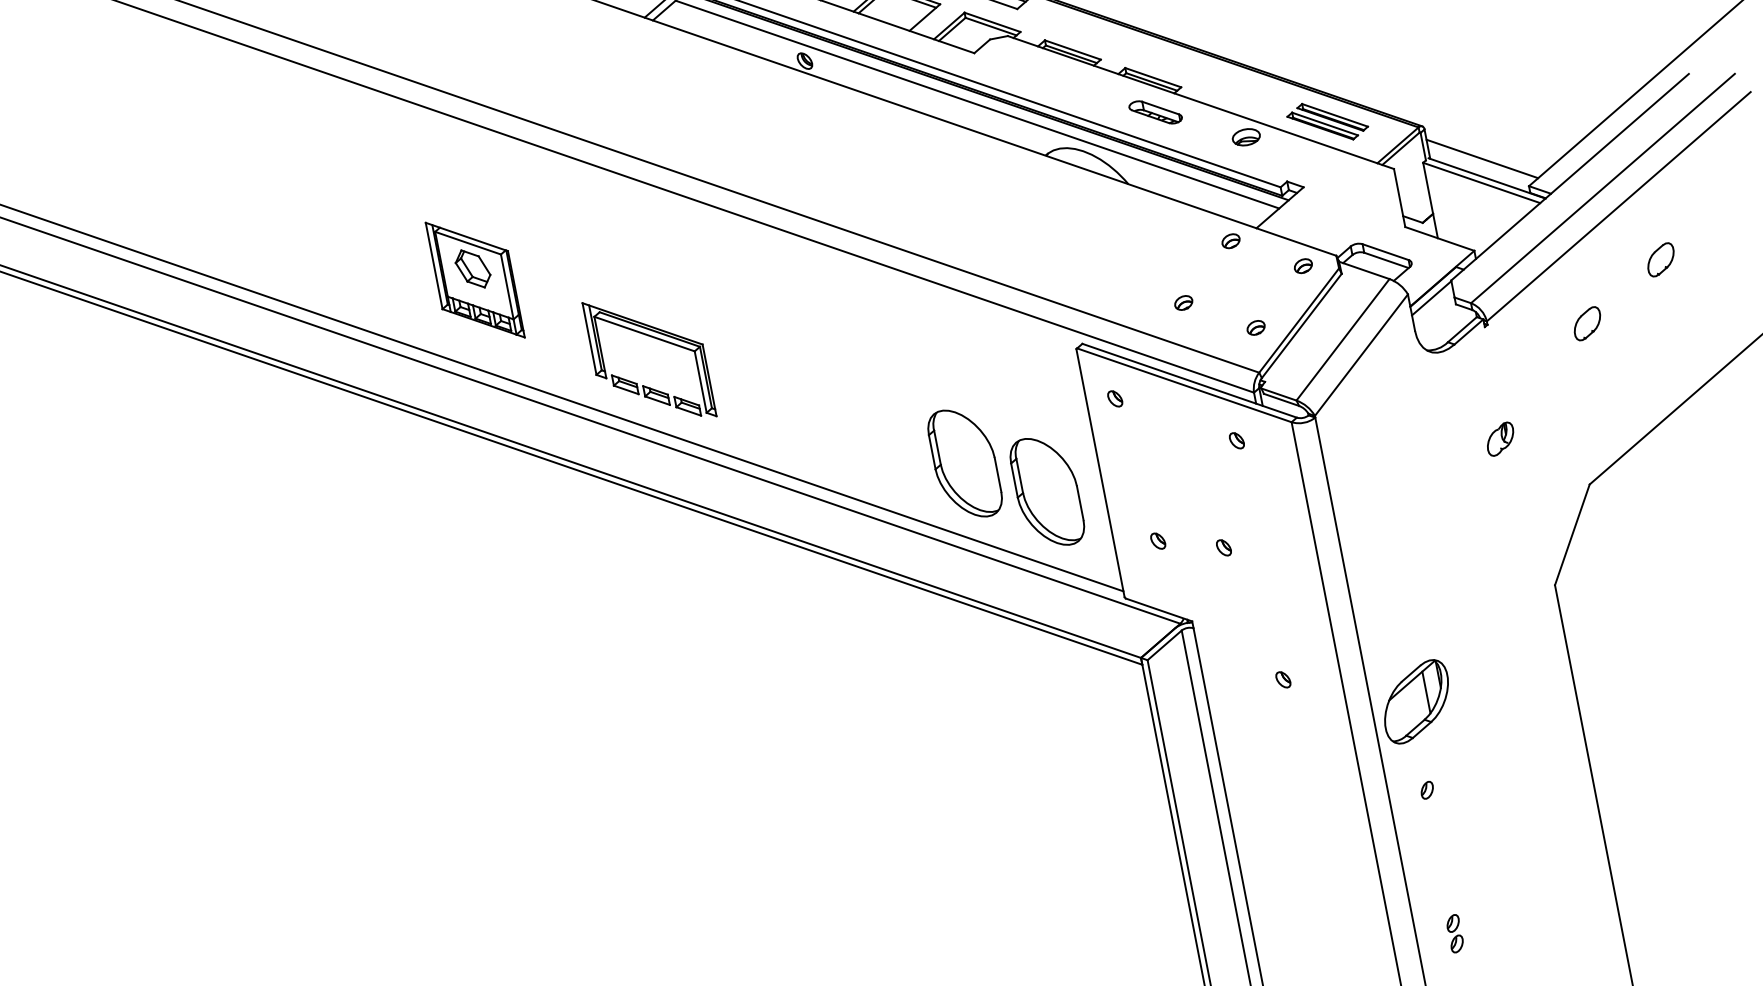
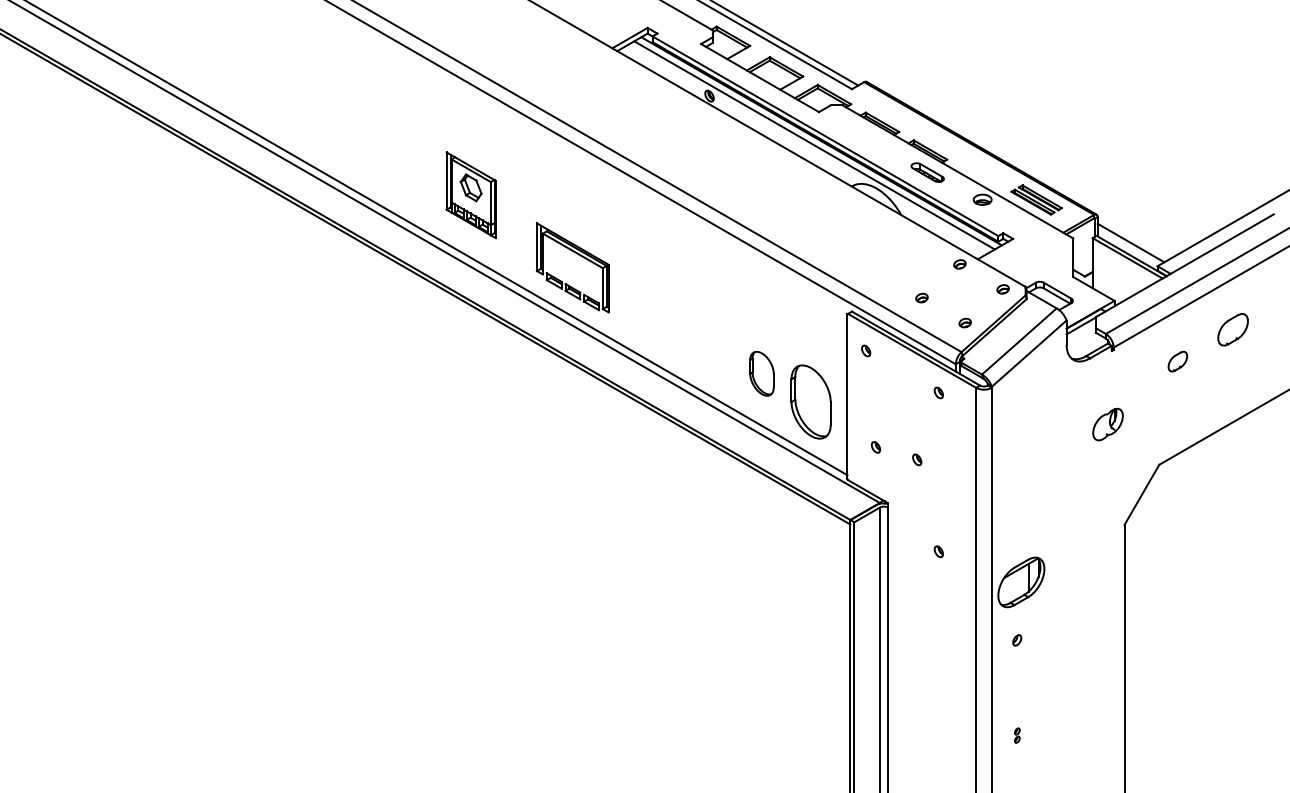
part: (1660, 259) -> (1232, 329), size x1.6
part: (1499, 438) -> (1107, 424), size x1.6
part: (964, 463) -> (761, 373), size x0.6
part: (1455, 933) -> (1017, 735), size x0.6

